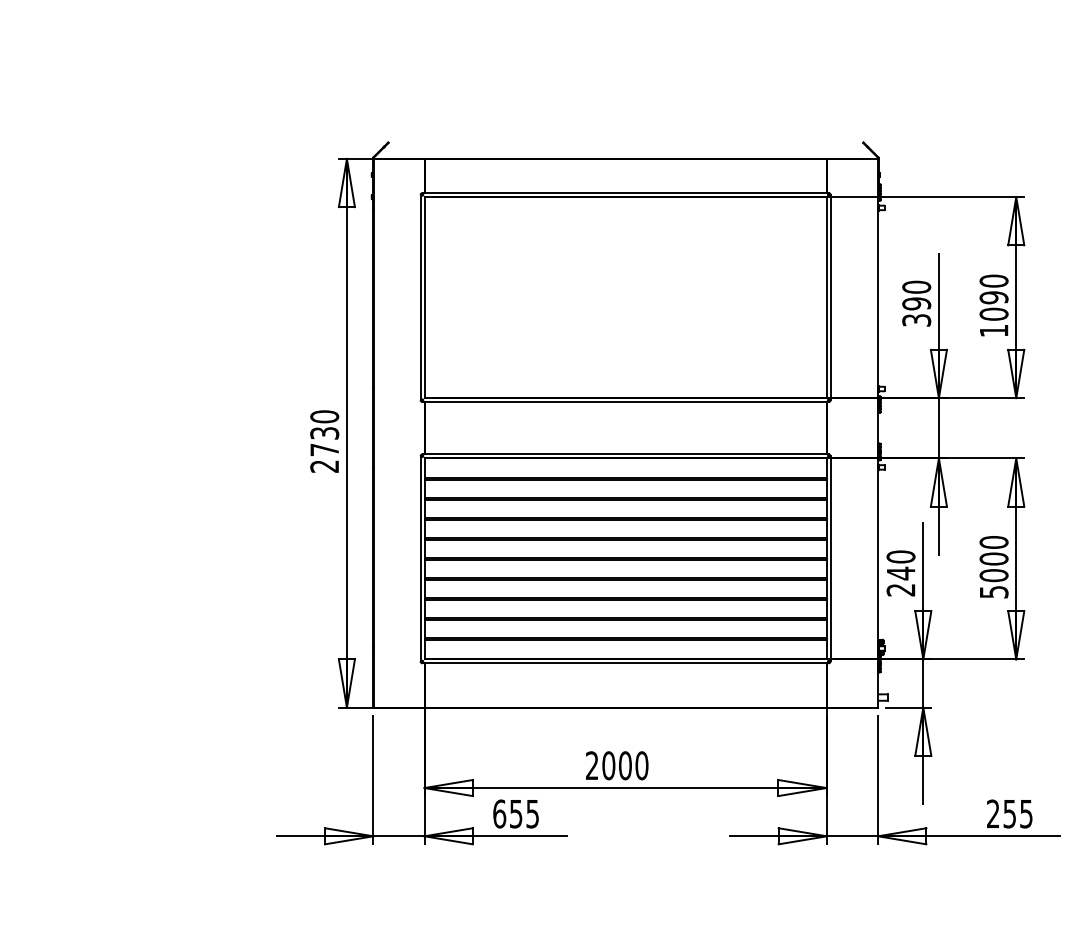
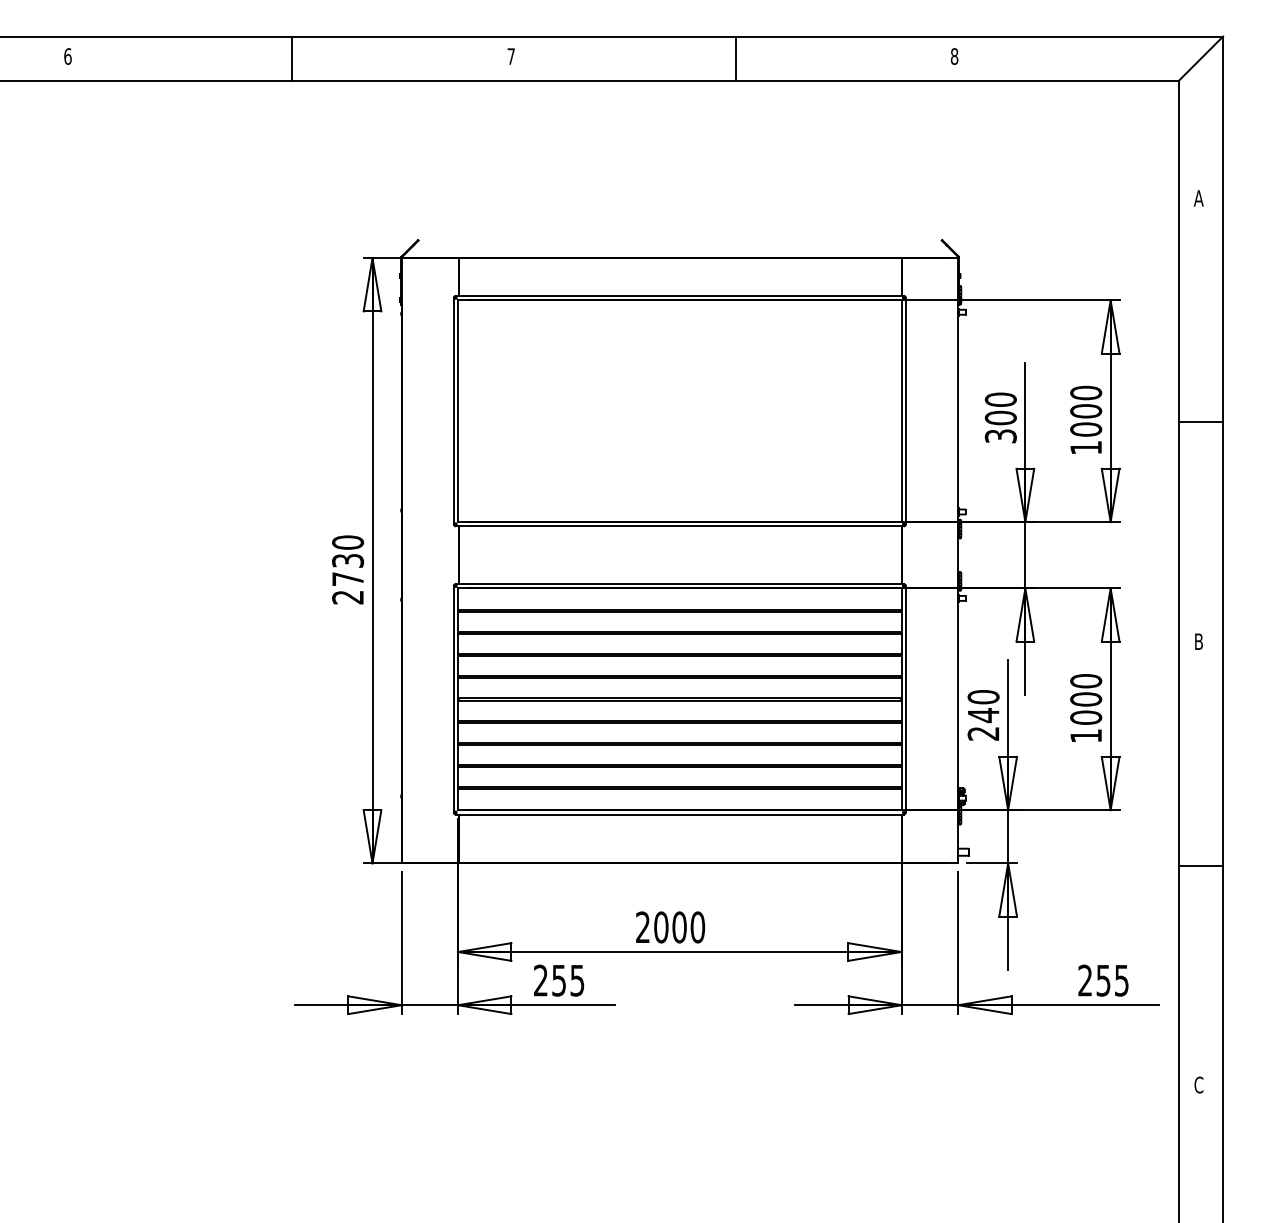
text: (994, 297) -> (1086, 411), 1090 -> 1000
text: (916, 303) -> (1000, 417), 390 -> 300
text: (994, 591) -> (1086, 735), 5000 -> 1000
text: (499, 813) -> (540, 980), 655 -> 255

